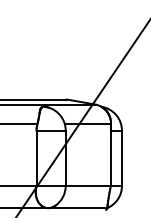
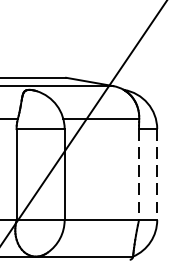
line: (110, 158) -> (138, 174), solid -> dashed
line: (121, 158) -> (156, 174), solid -> dashed

